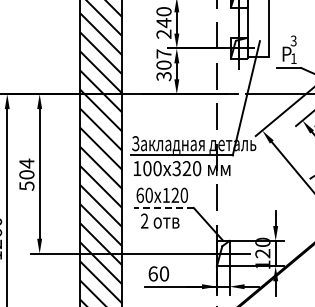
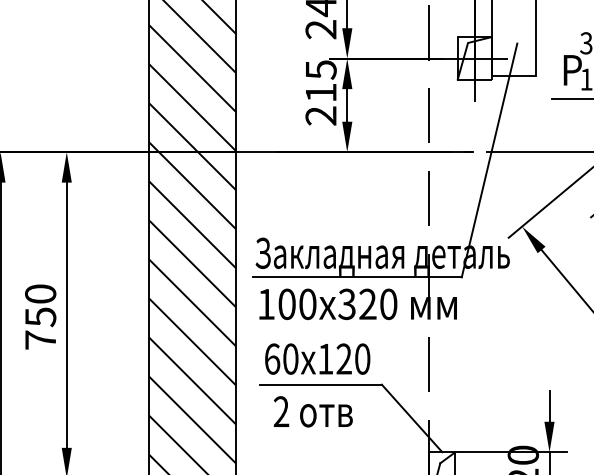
text: (163, 65) -> (320, 93), 307 -> 215
text: (26, 174) -> (39, 316), 504 -> 750
line: (163, 207) -> (320, 383), dashed -> solid

